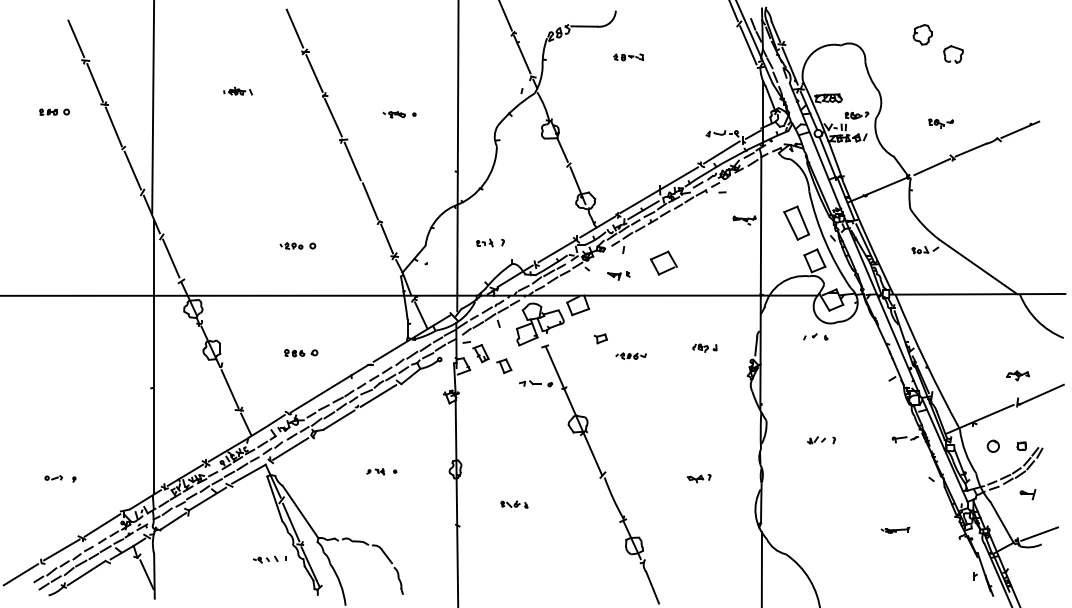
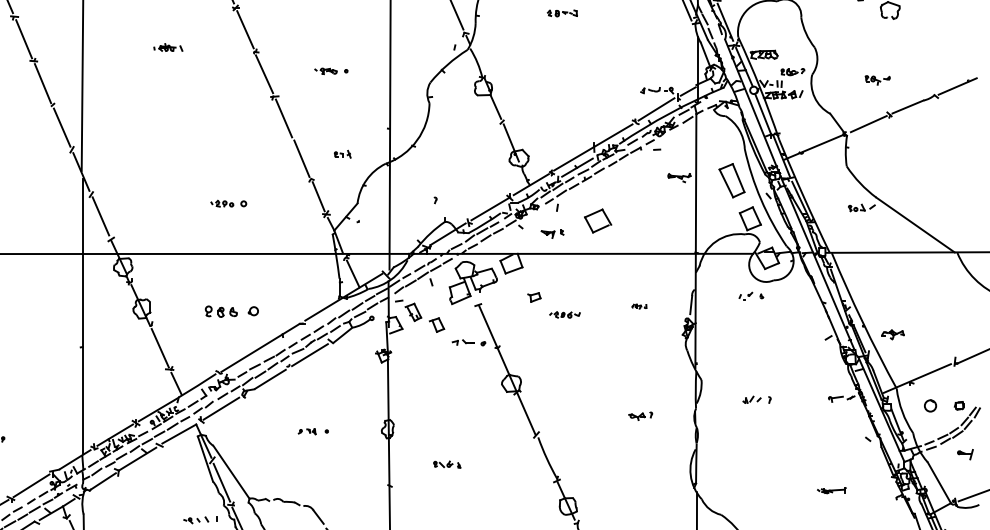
part: (484, 242) -> (342, 153), moved
part: (704, 347) -> (639, 306), size x0.6
part: (301, 353) -> (232, 312), size x1.6
part: (1017, 375) -> (892, 334), moved
part: (698, 478) -> (640, 416), moved

